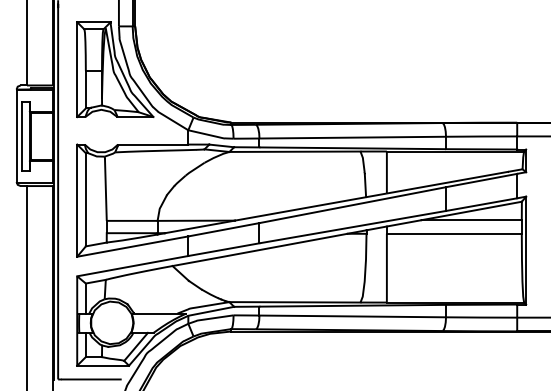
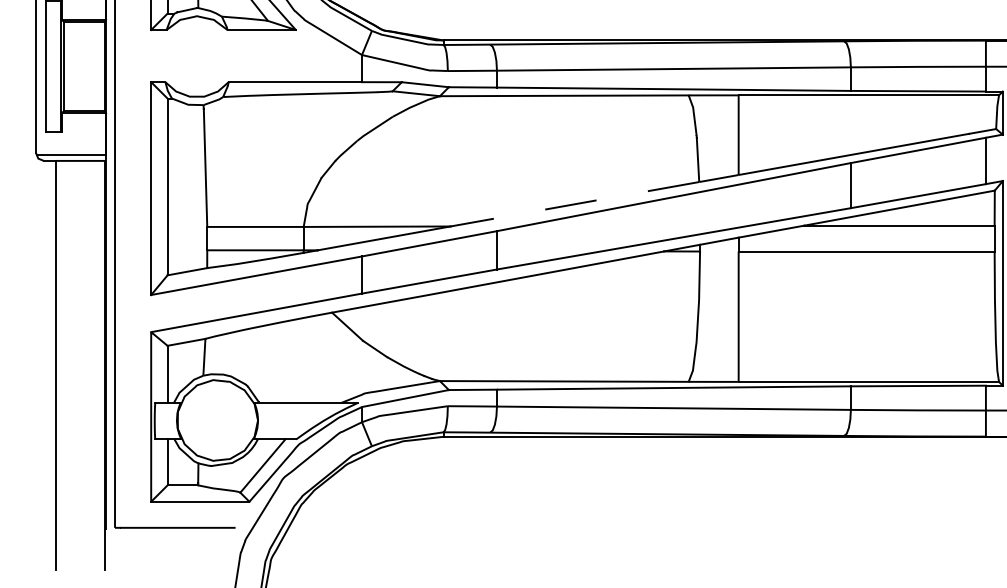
line: (300, 208) -> (574, 203), solid -> dashed

